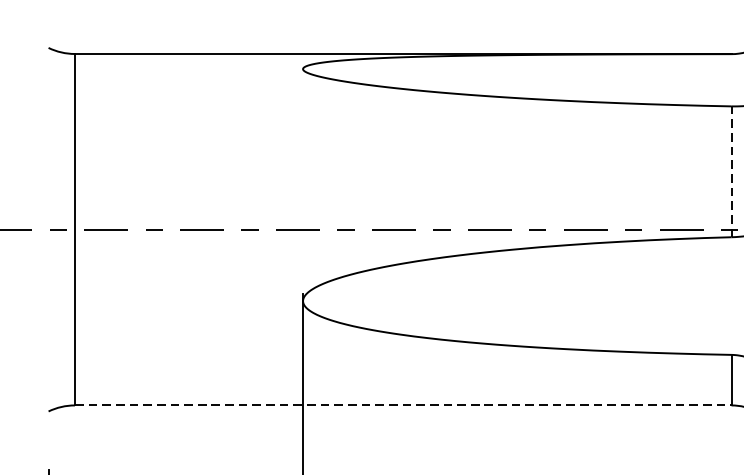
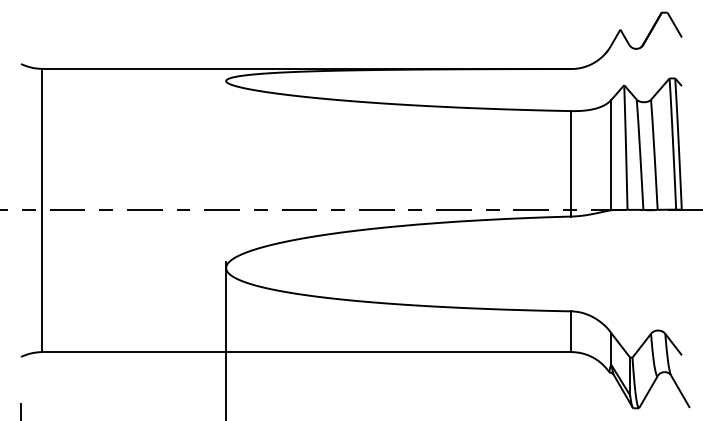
line: (731, 171) -> (571, 163), dashed -> solid
line: (402, 405) -> (306, 352), dashed -> solid

